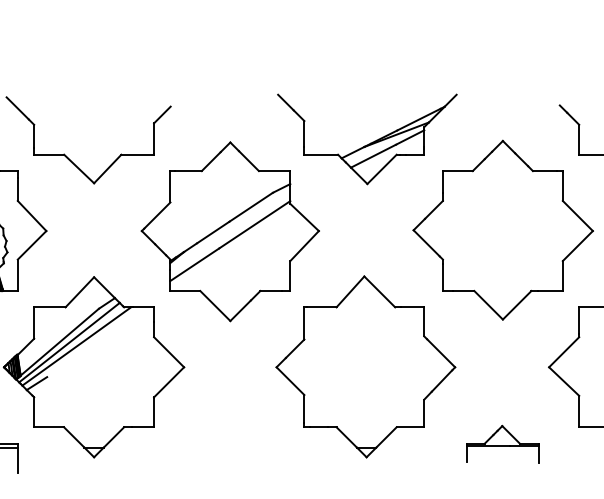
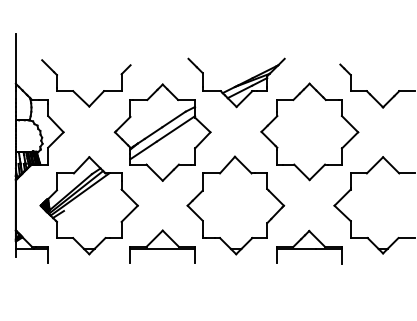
part: (229, 442) -> (162, 246), added
part: (502, 442) -> (309, 246), size x1.67

